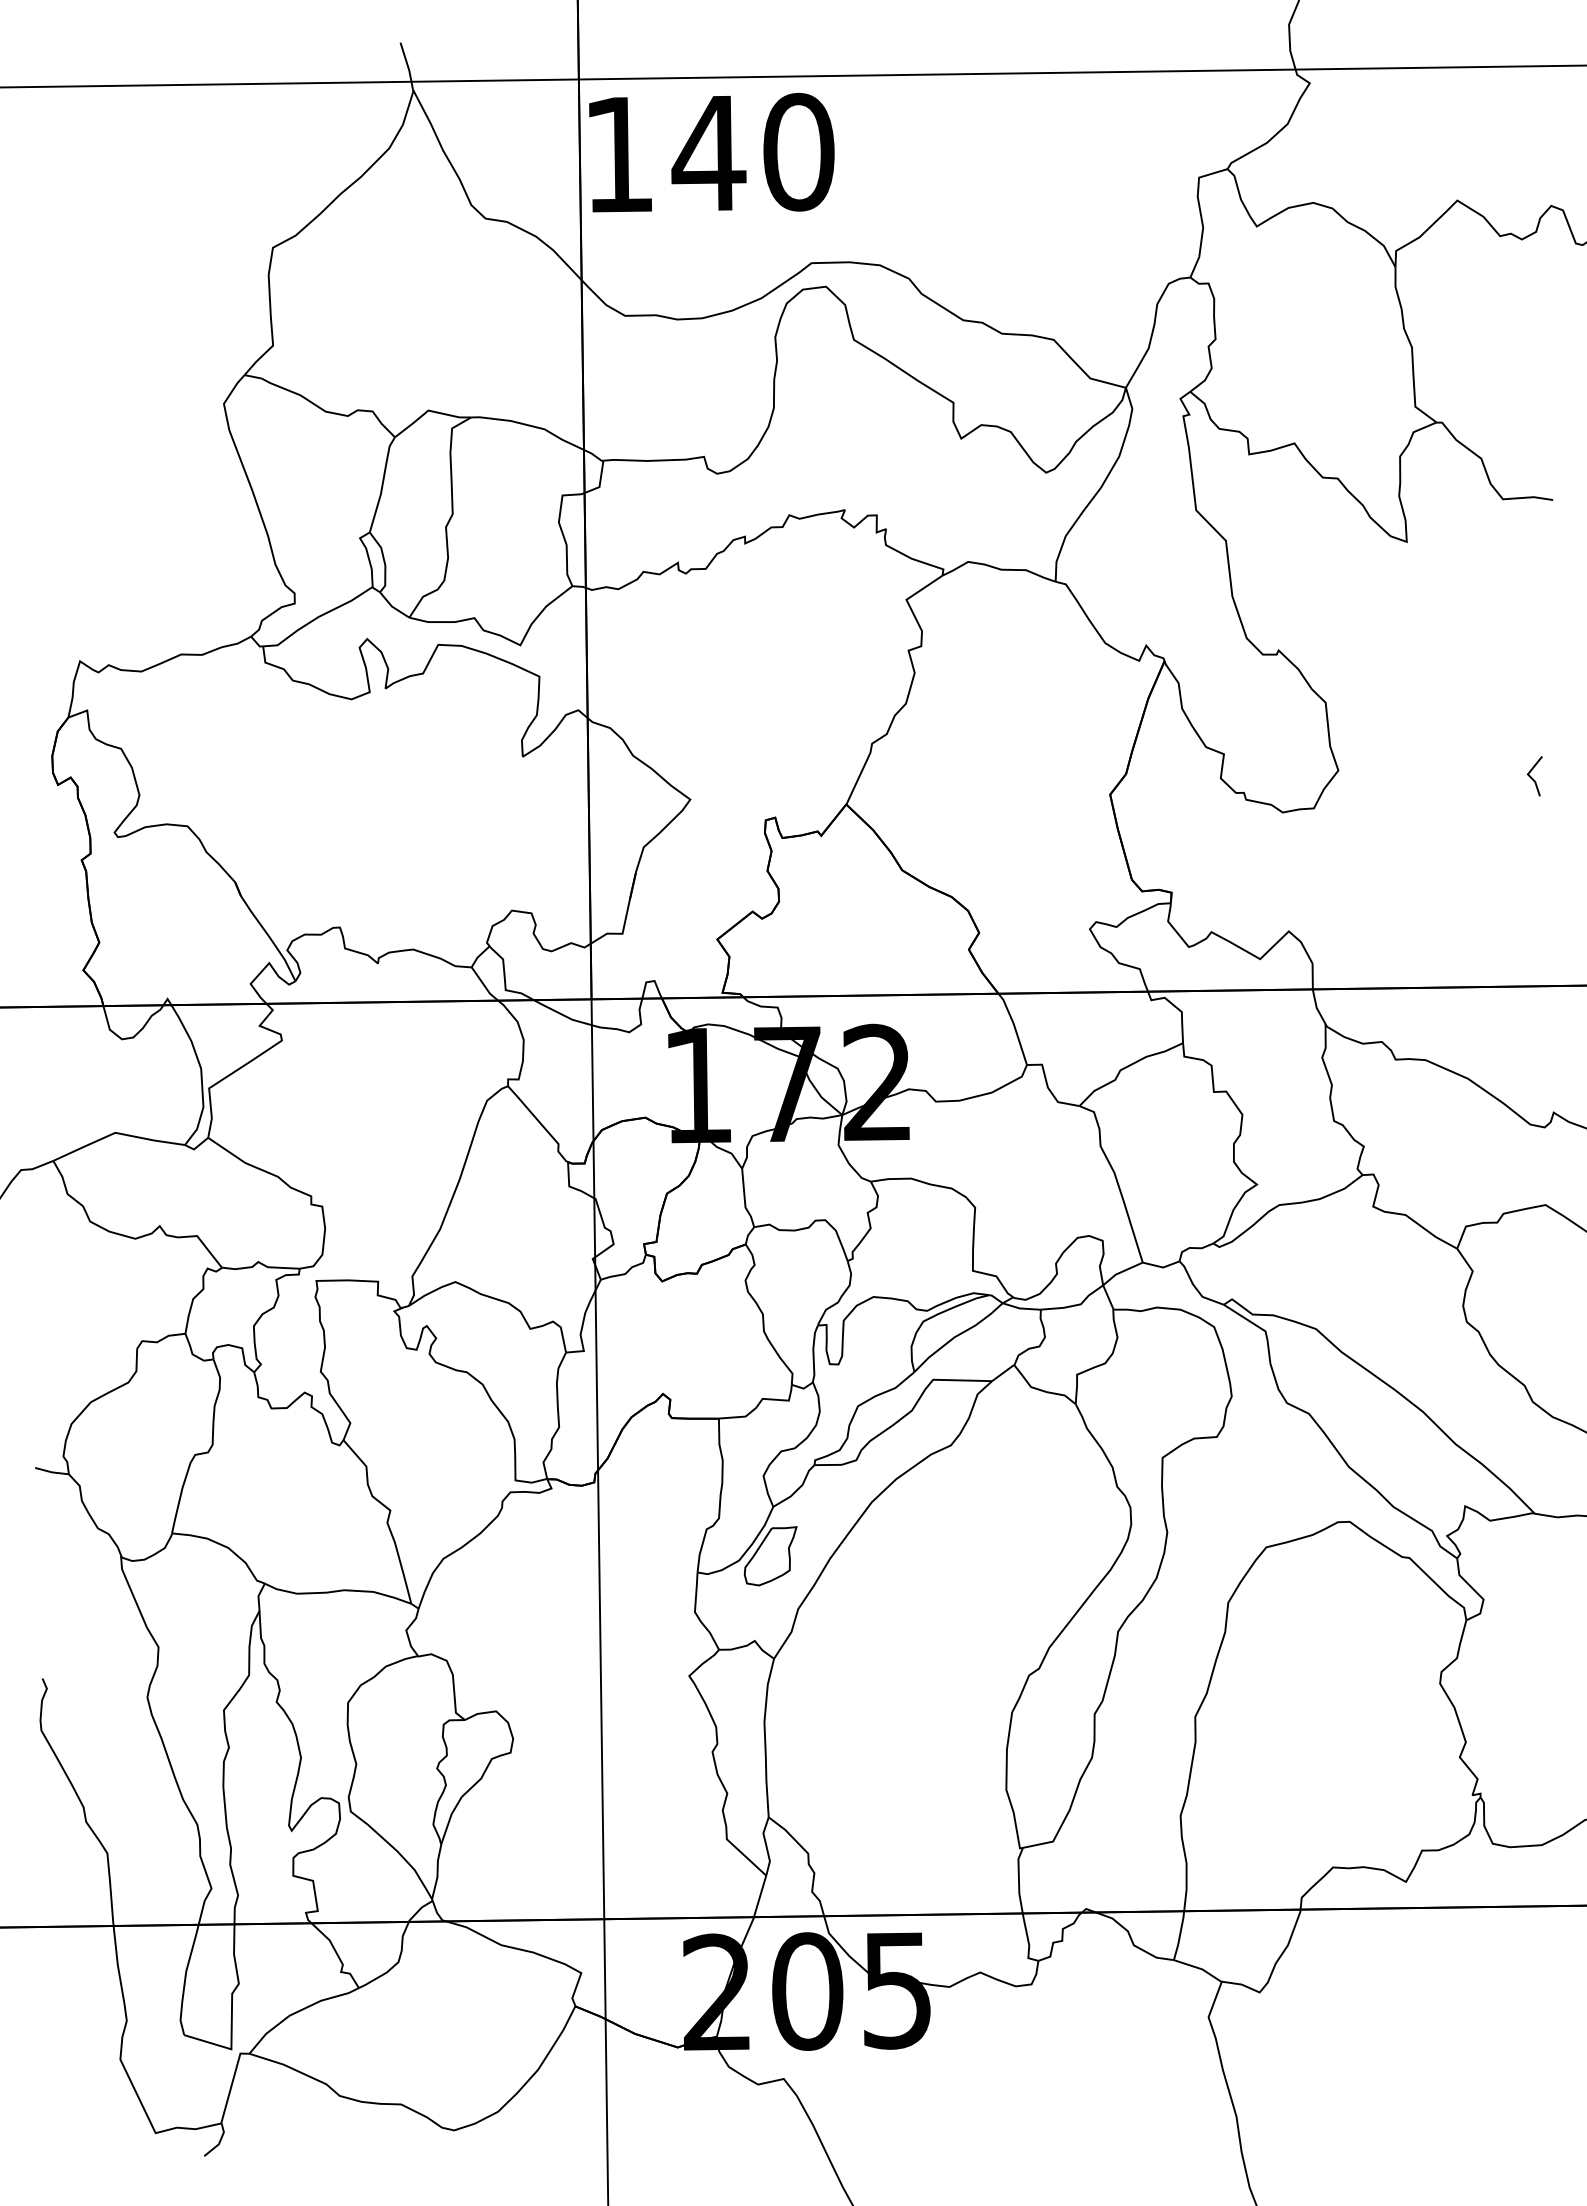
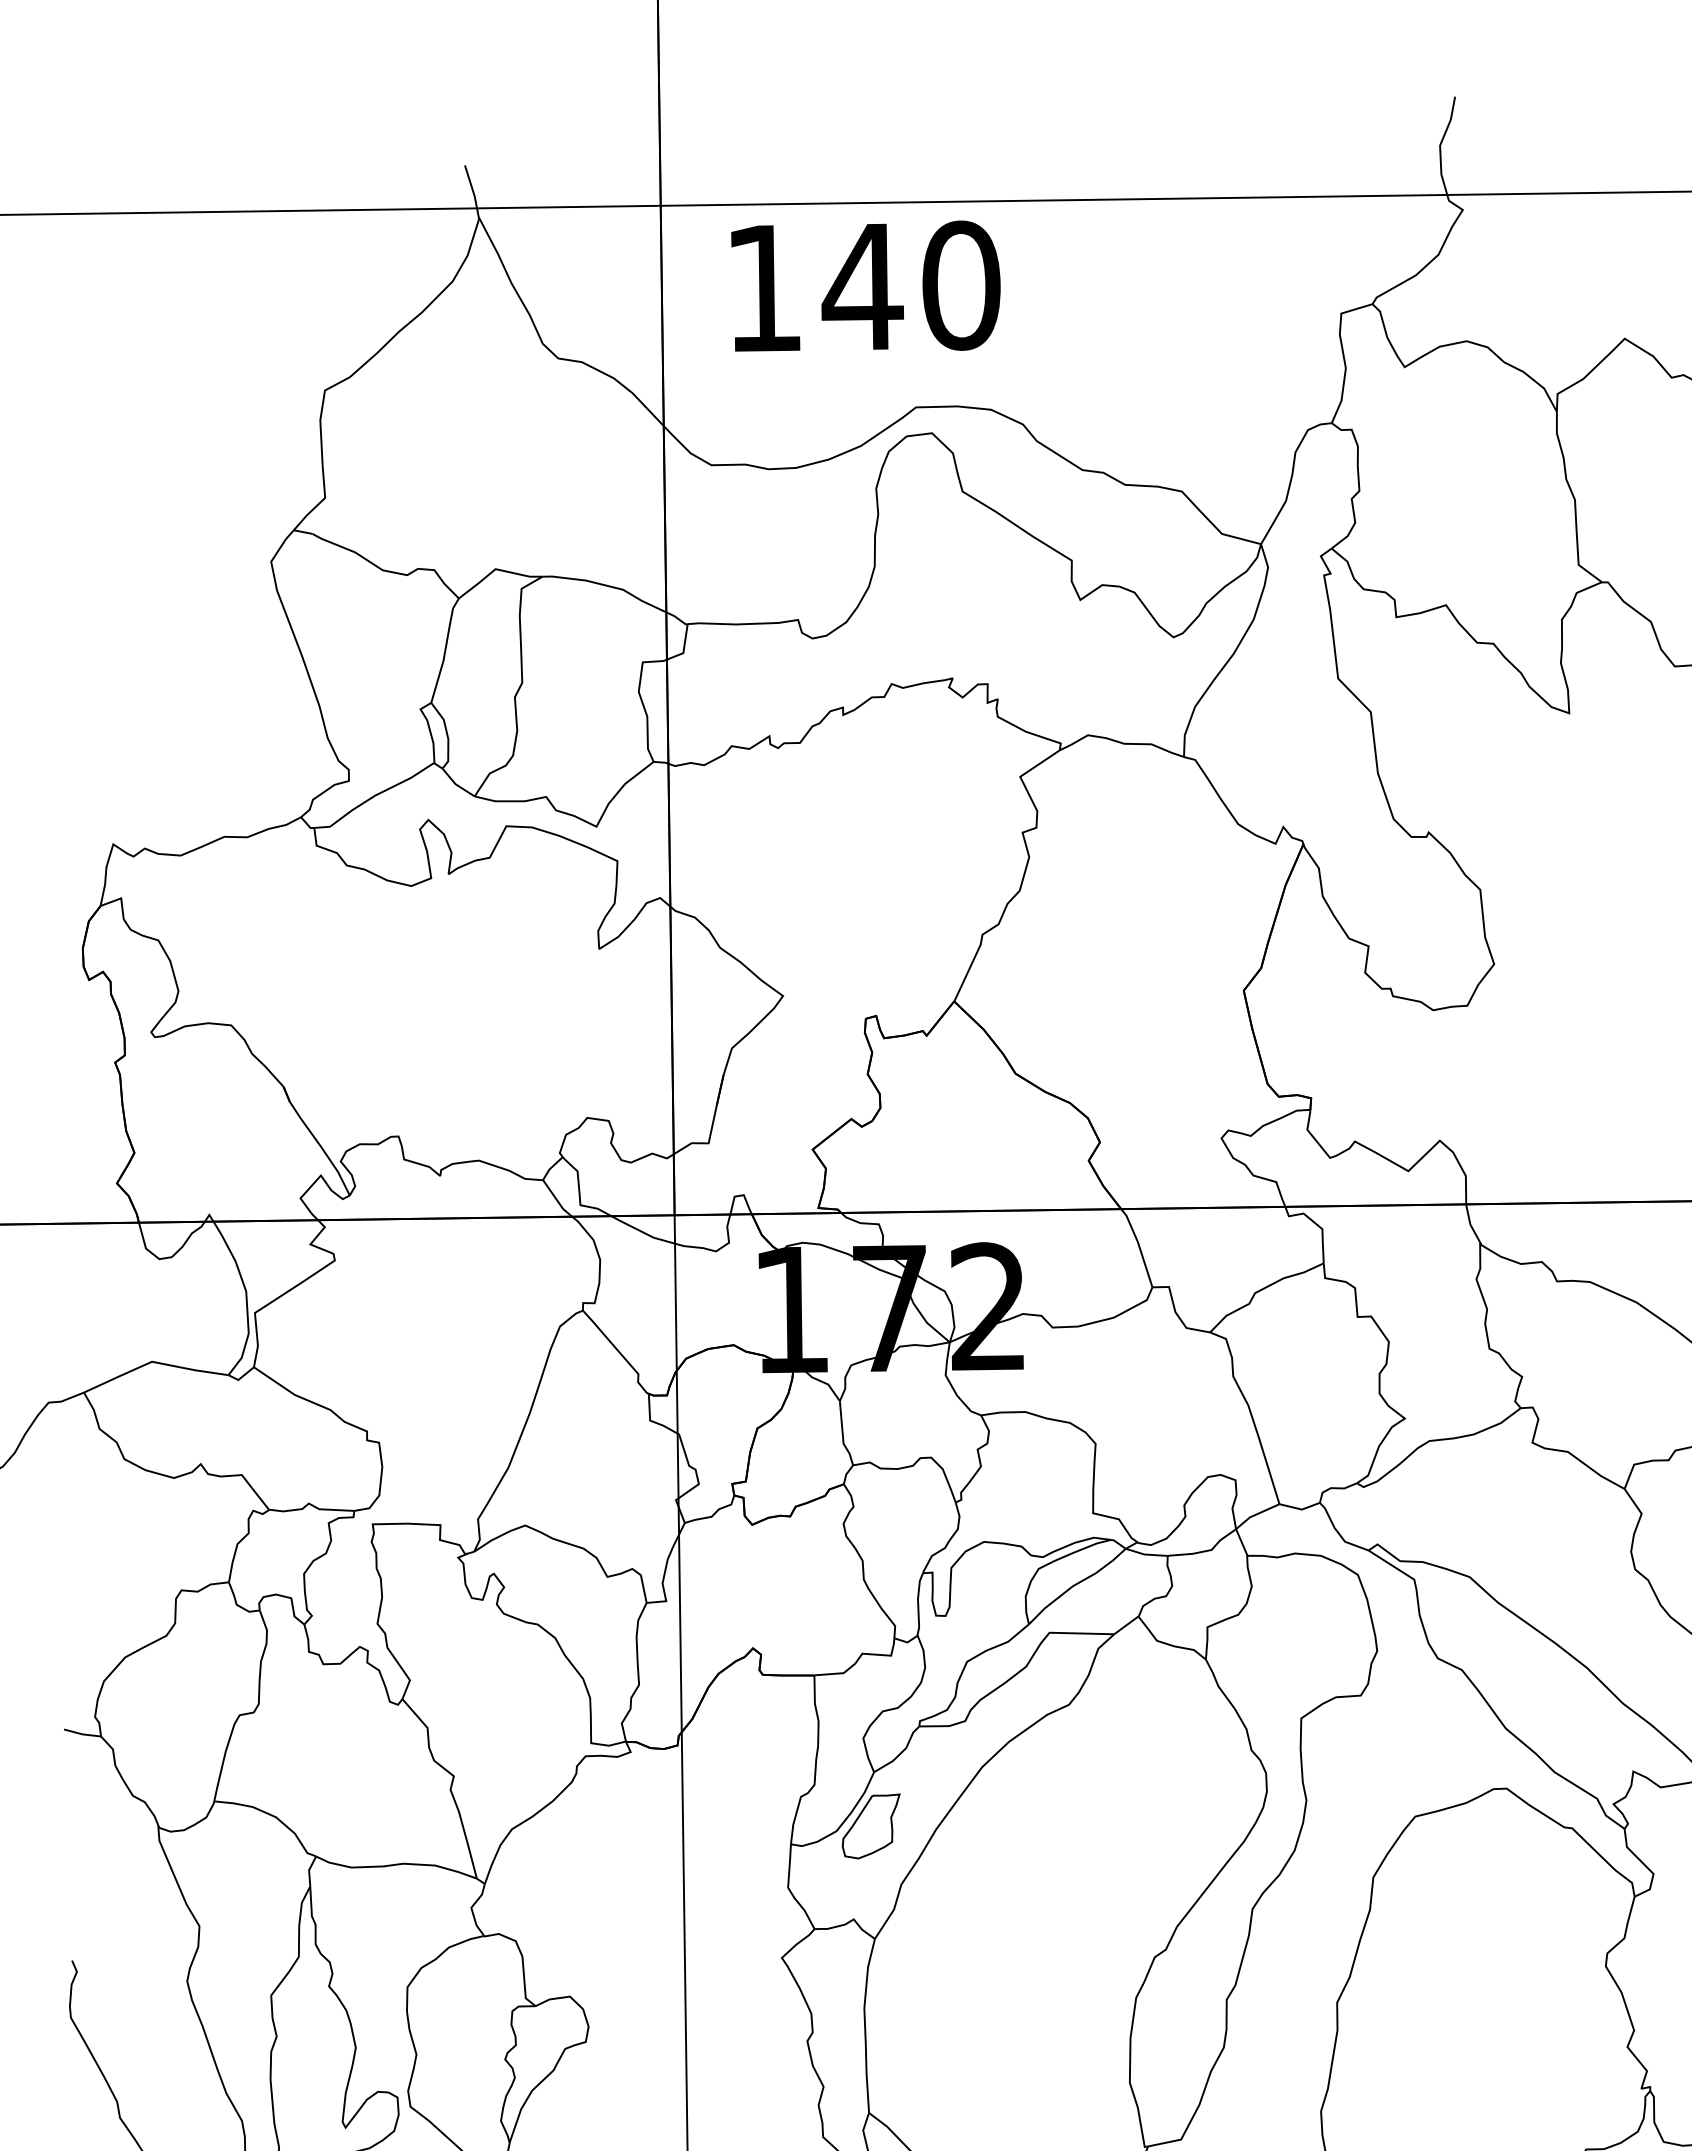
text: (711, 152) -> (865, 285), moved

